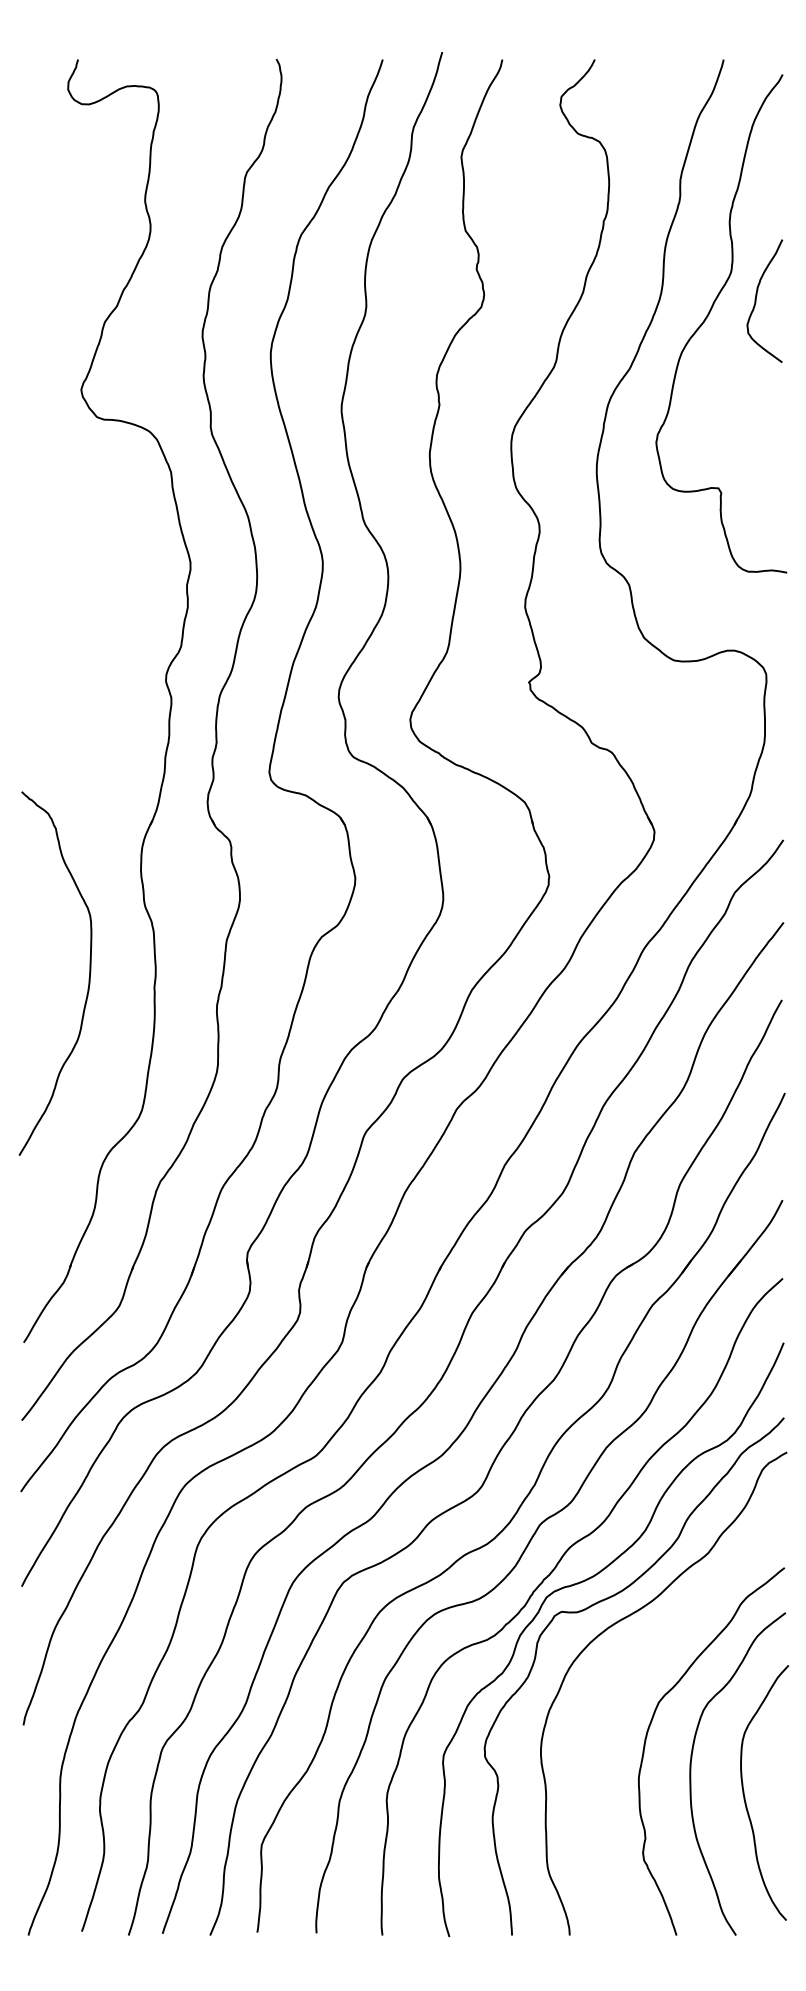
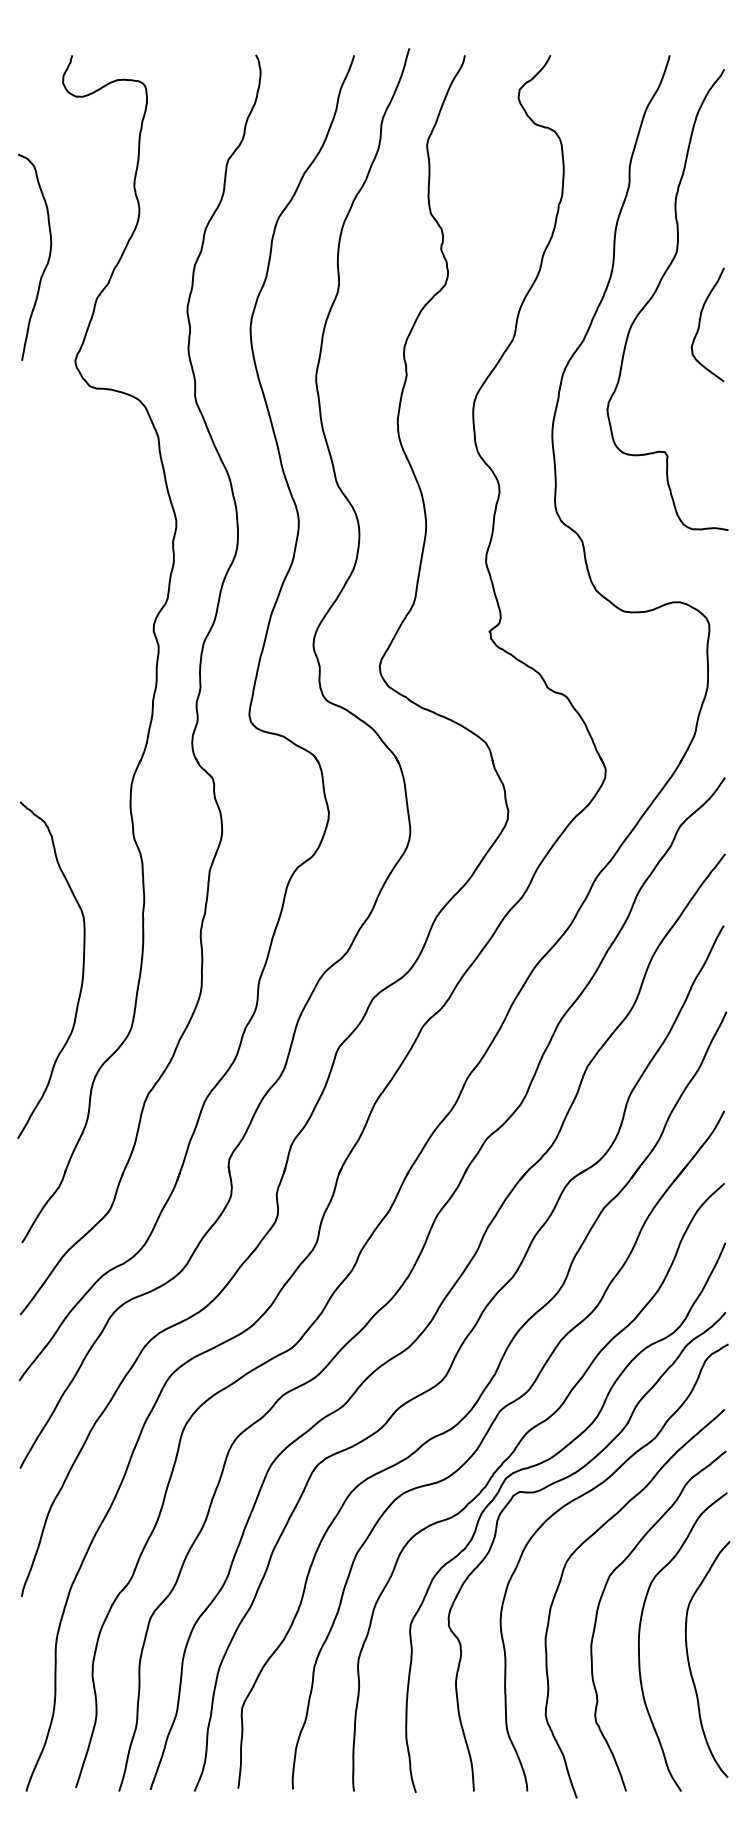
curve: (51, 281) -> (47, 260), added
curve: (756, 300) -> (700, 324), moved
curve: (89, 972) -> (82, 969), moved
curve: (606, 1708) -> (561, 1581), added

